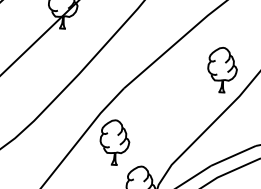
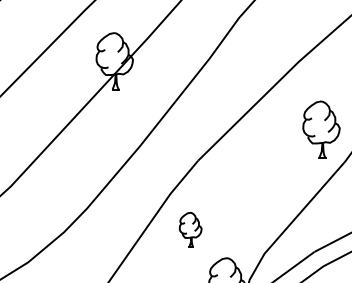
part: (114, 142) -> (190, 229), size x0.6

